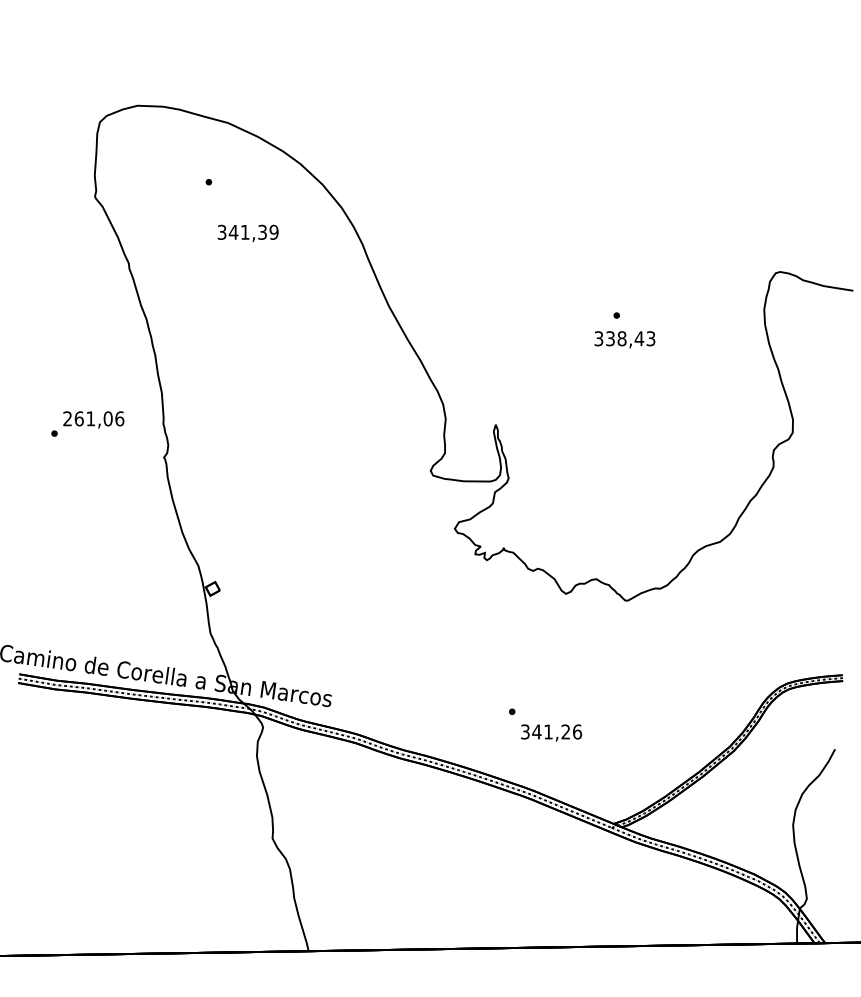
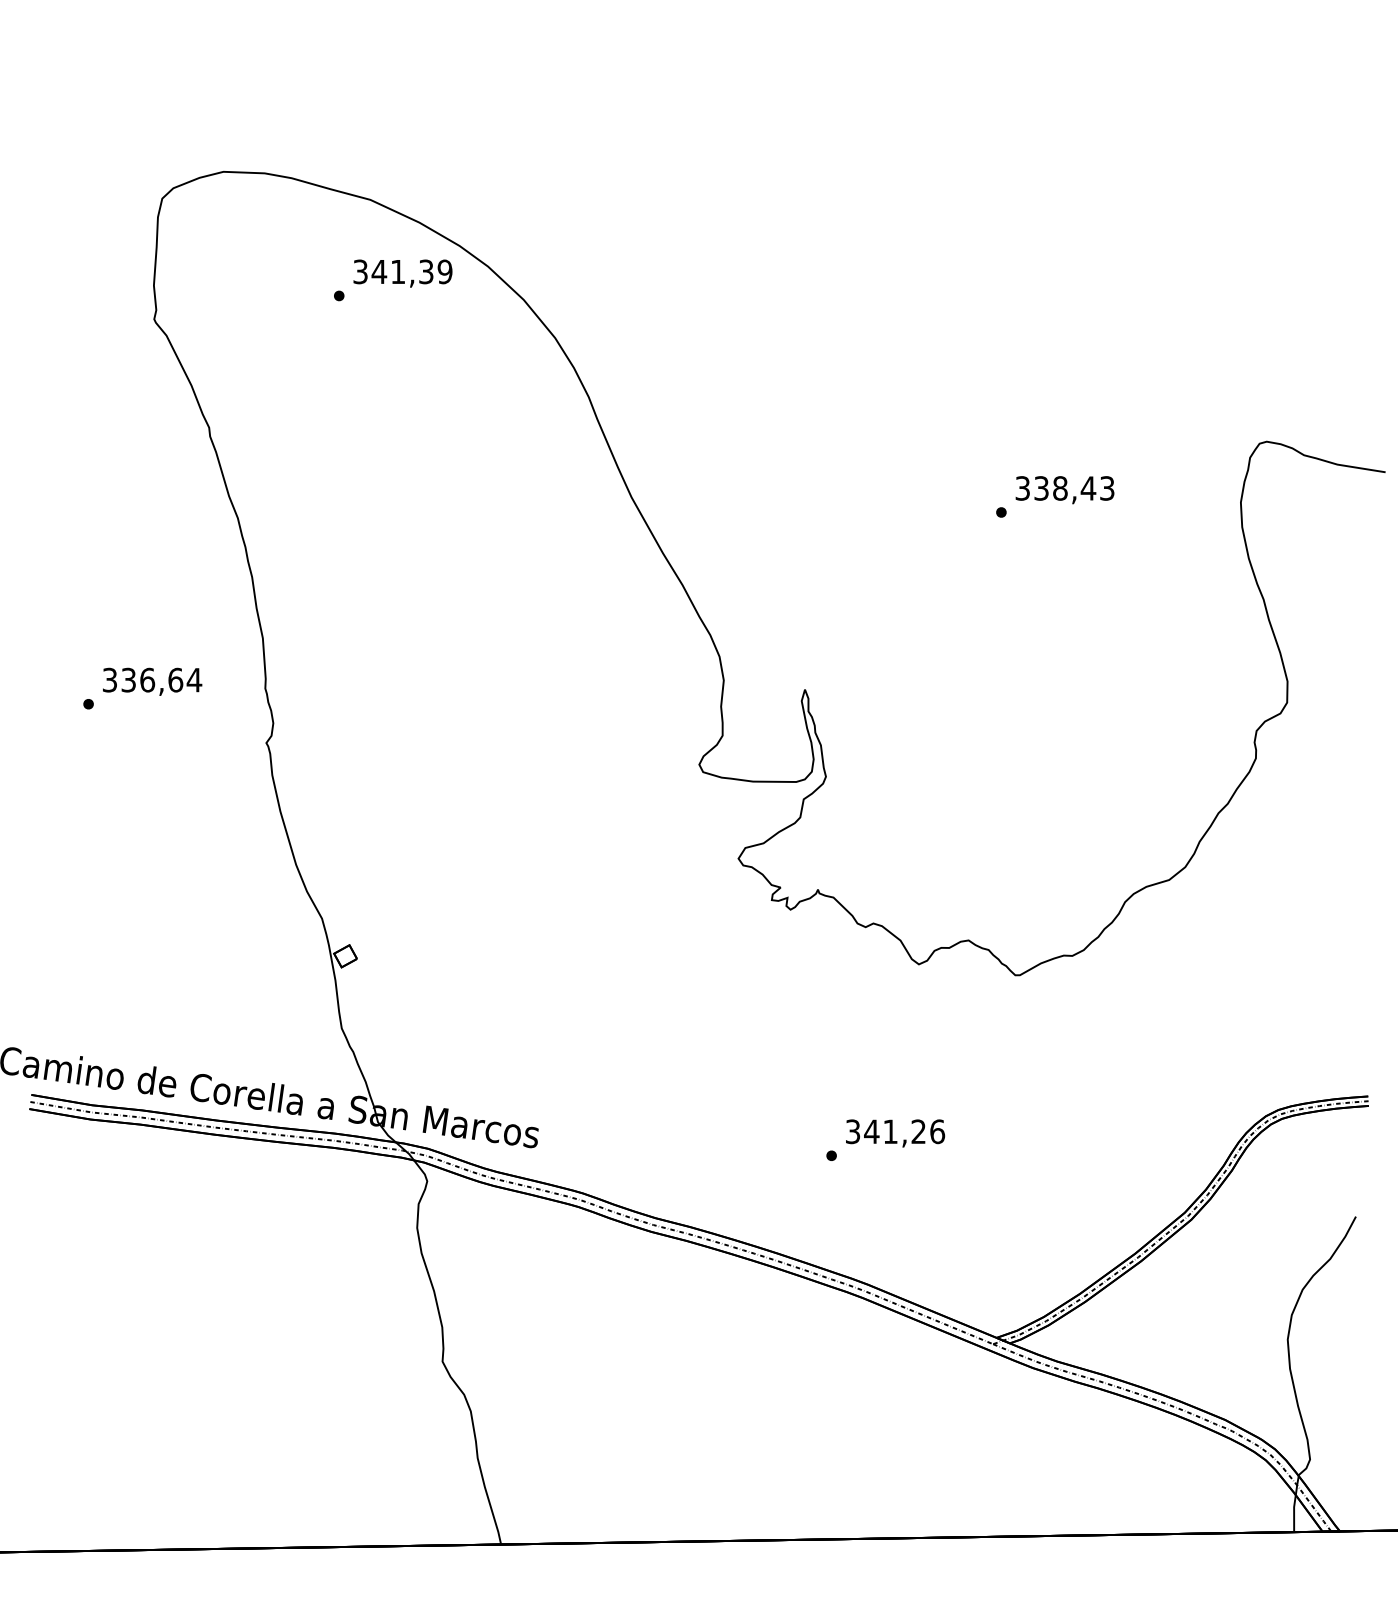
text: (247, 232) -> (401, 272), moved
text: (624, 339) -> (1064, 489), moved
text: (93, 418) -> (151, 679), 261,06 -> 336,64
text: (551, 732) -> (895, 1132), moved

